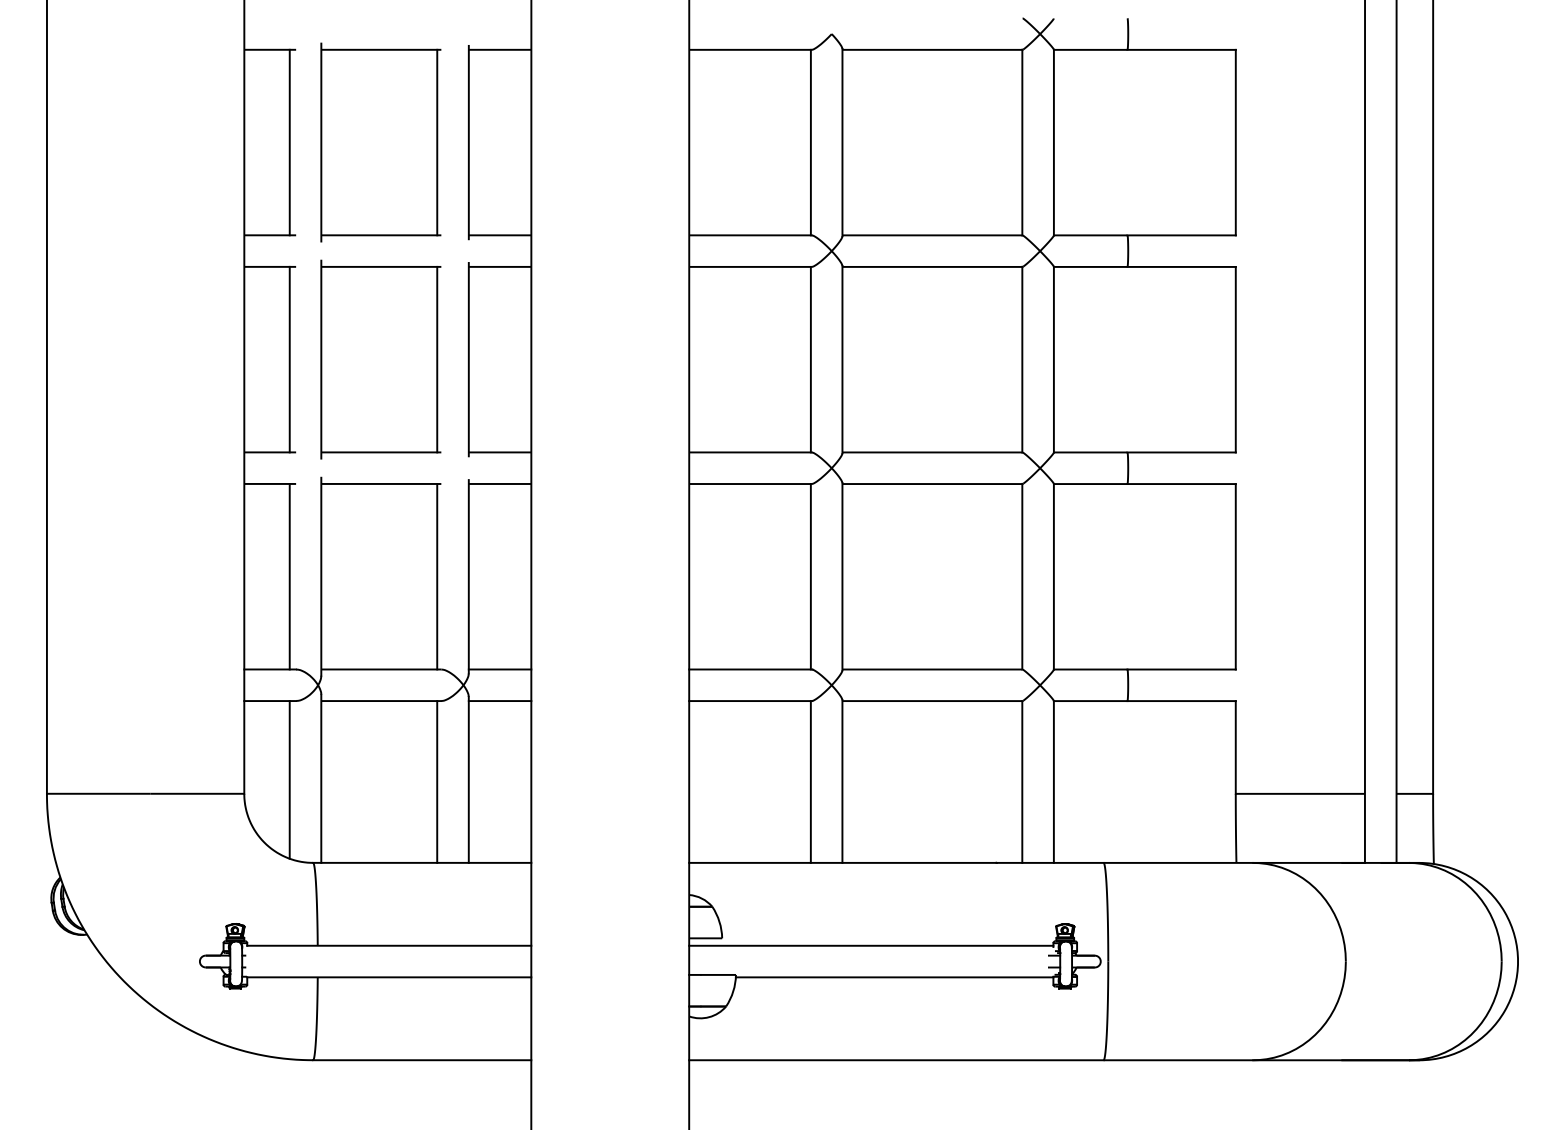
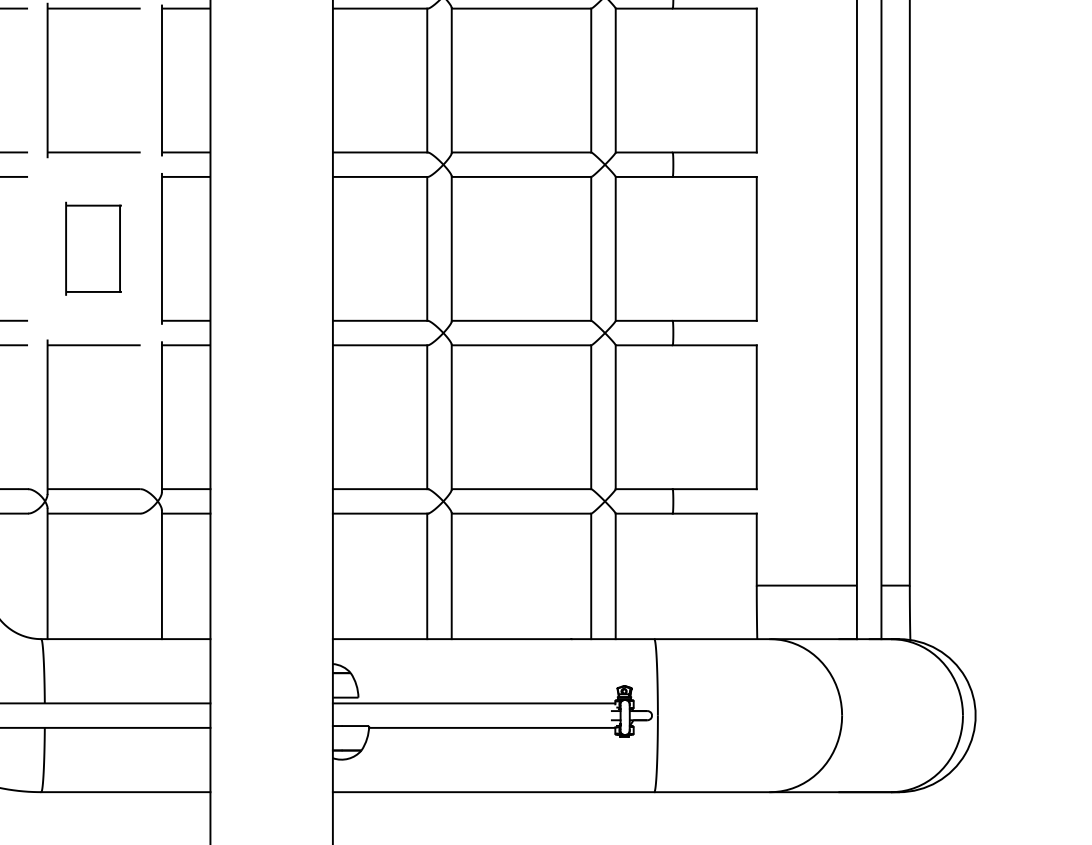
line: (289, 142) -> (22, 80), removed
line: (437, 142) -> (137, 80), removed
line: (289, 359) -> (22, 248), removed
part: (380, 359) -> (93, 248), size x0.6
line: (289, 576) -> (22, 417), removed
line: (437, 576) -> (137, 417), removed
line: (289, 779) -> (22, 574), removed
line: (437, 781) -> (137, 576), removed

